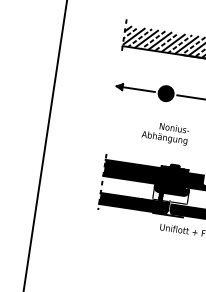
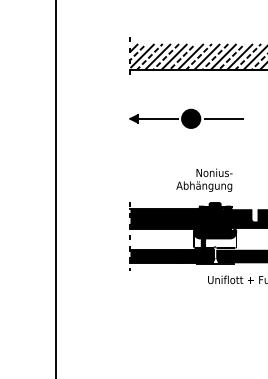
text: (165, 132) -> (204, 179), moved

